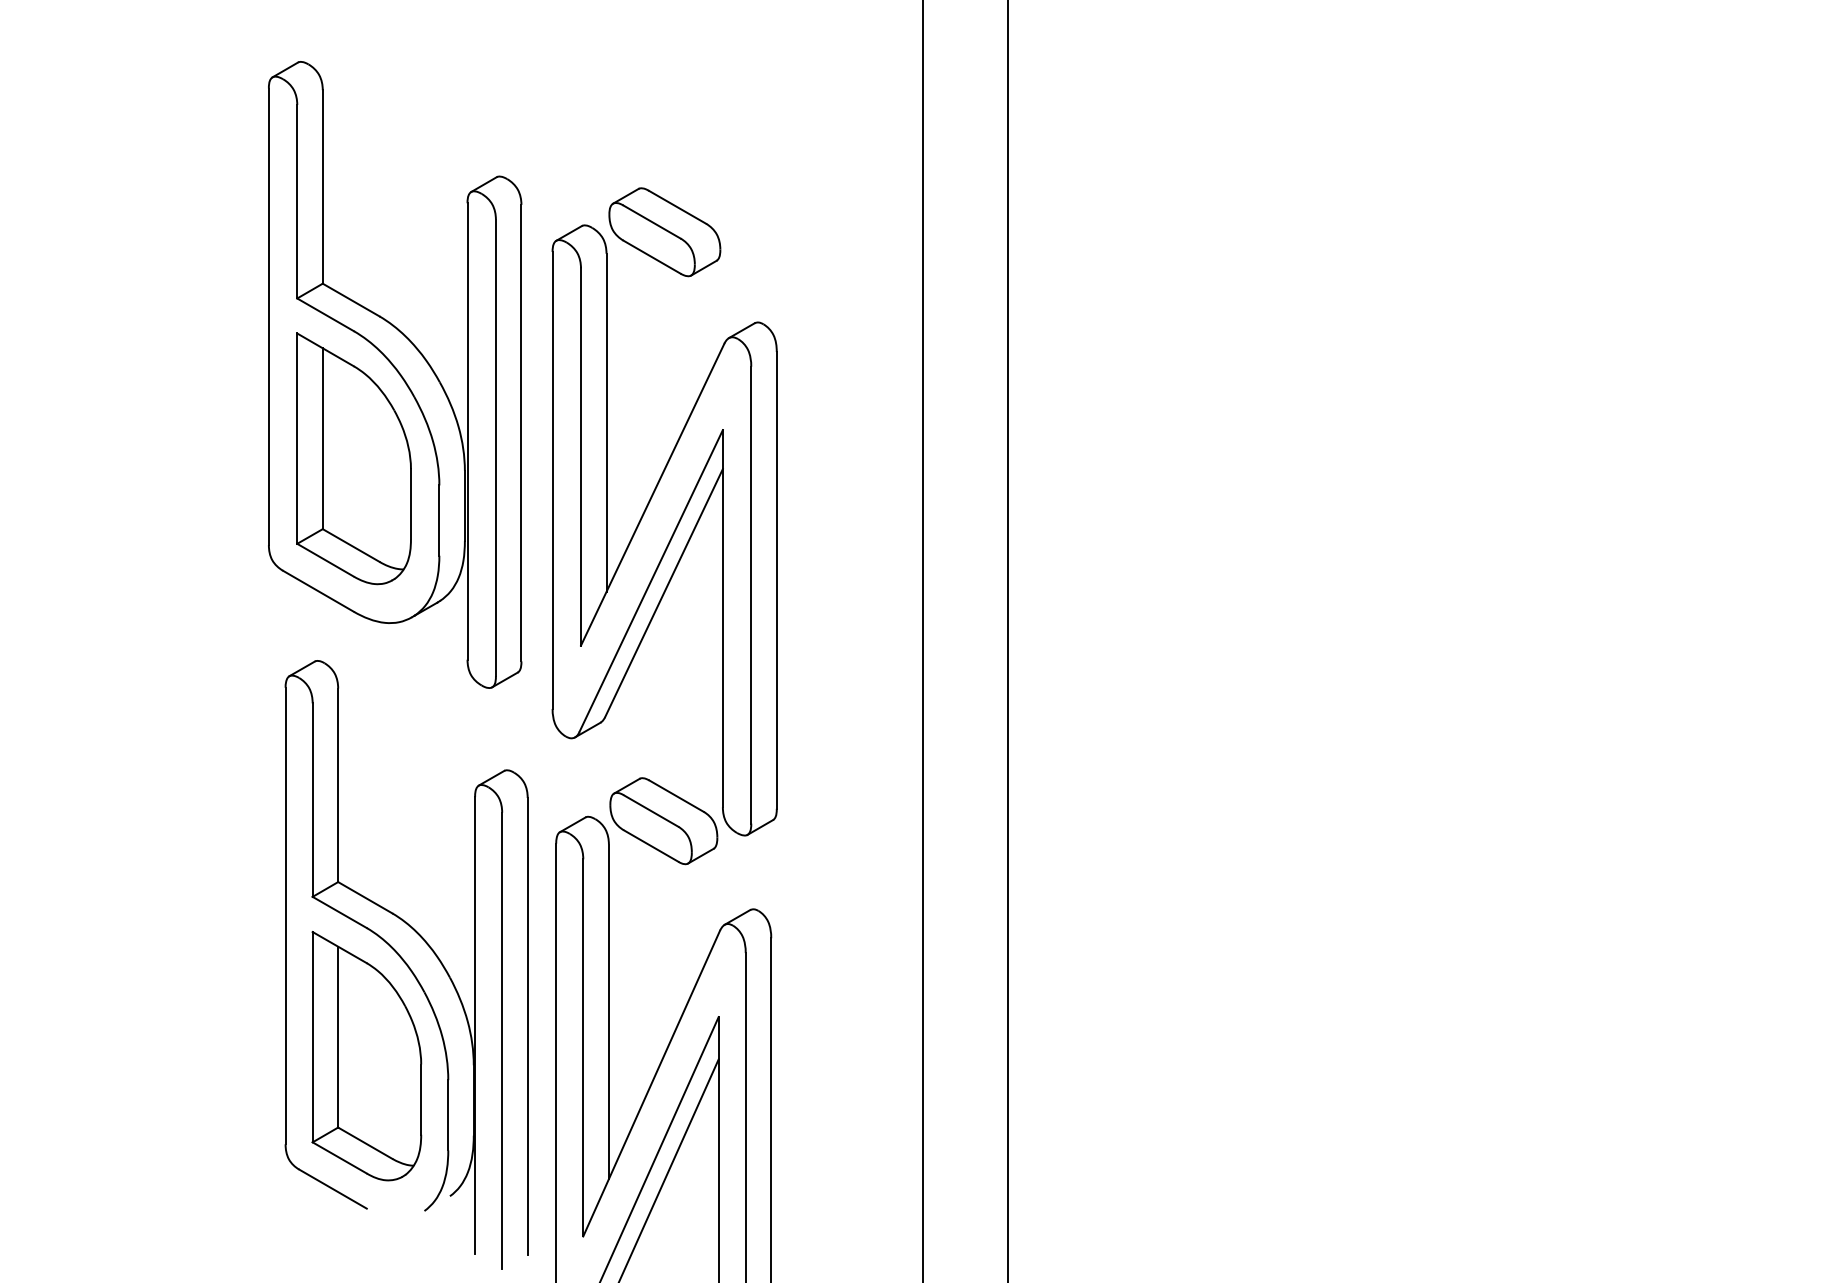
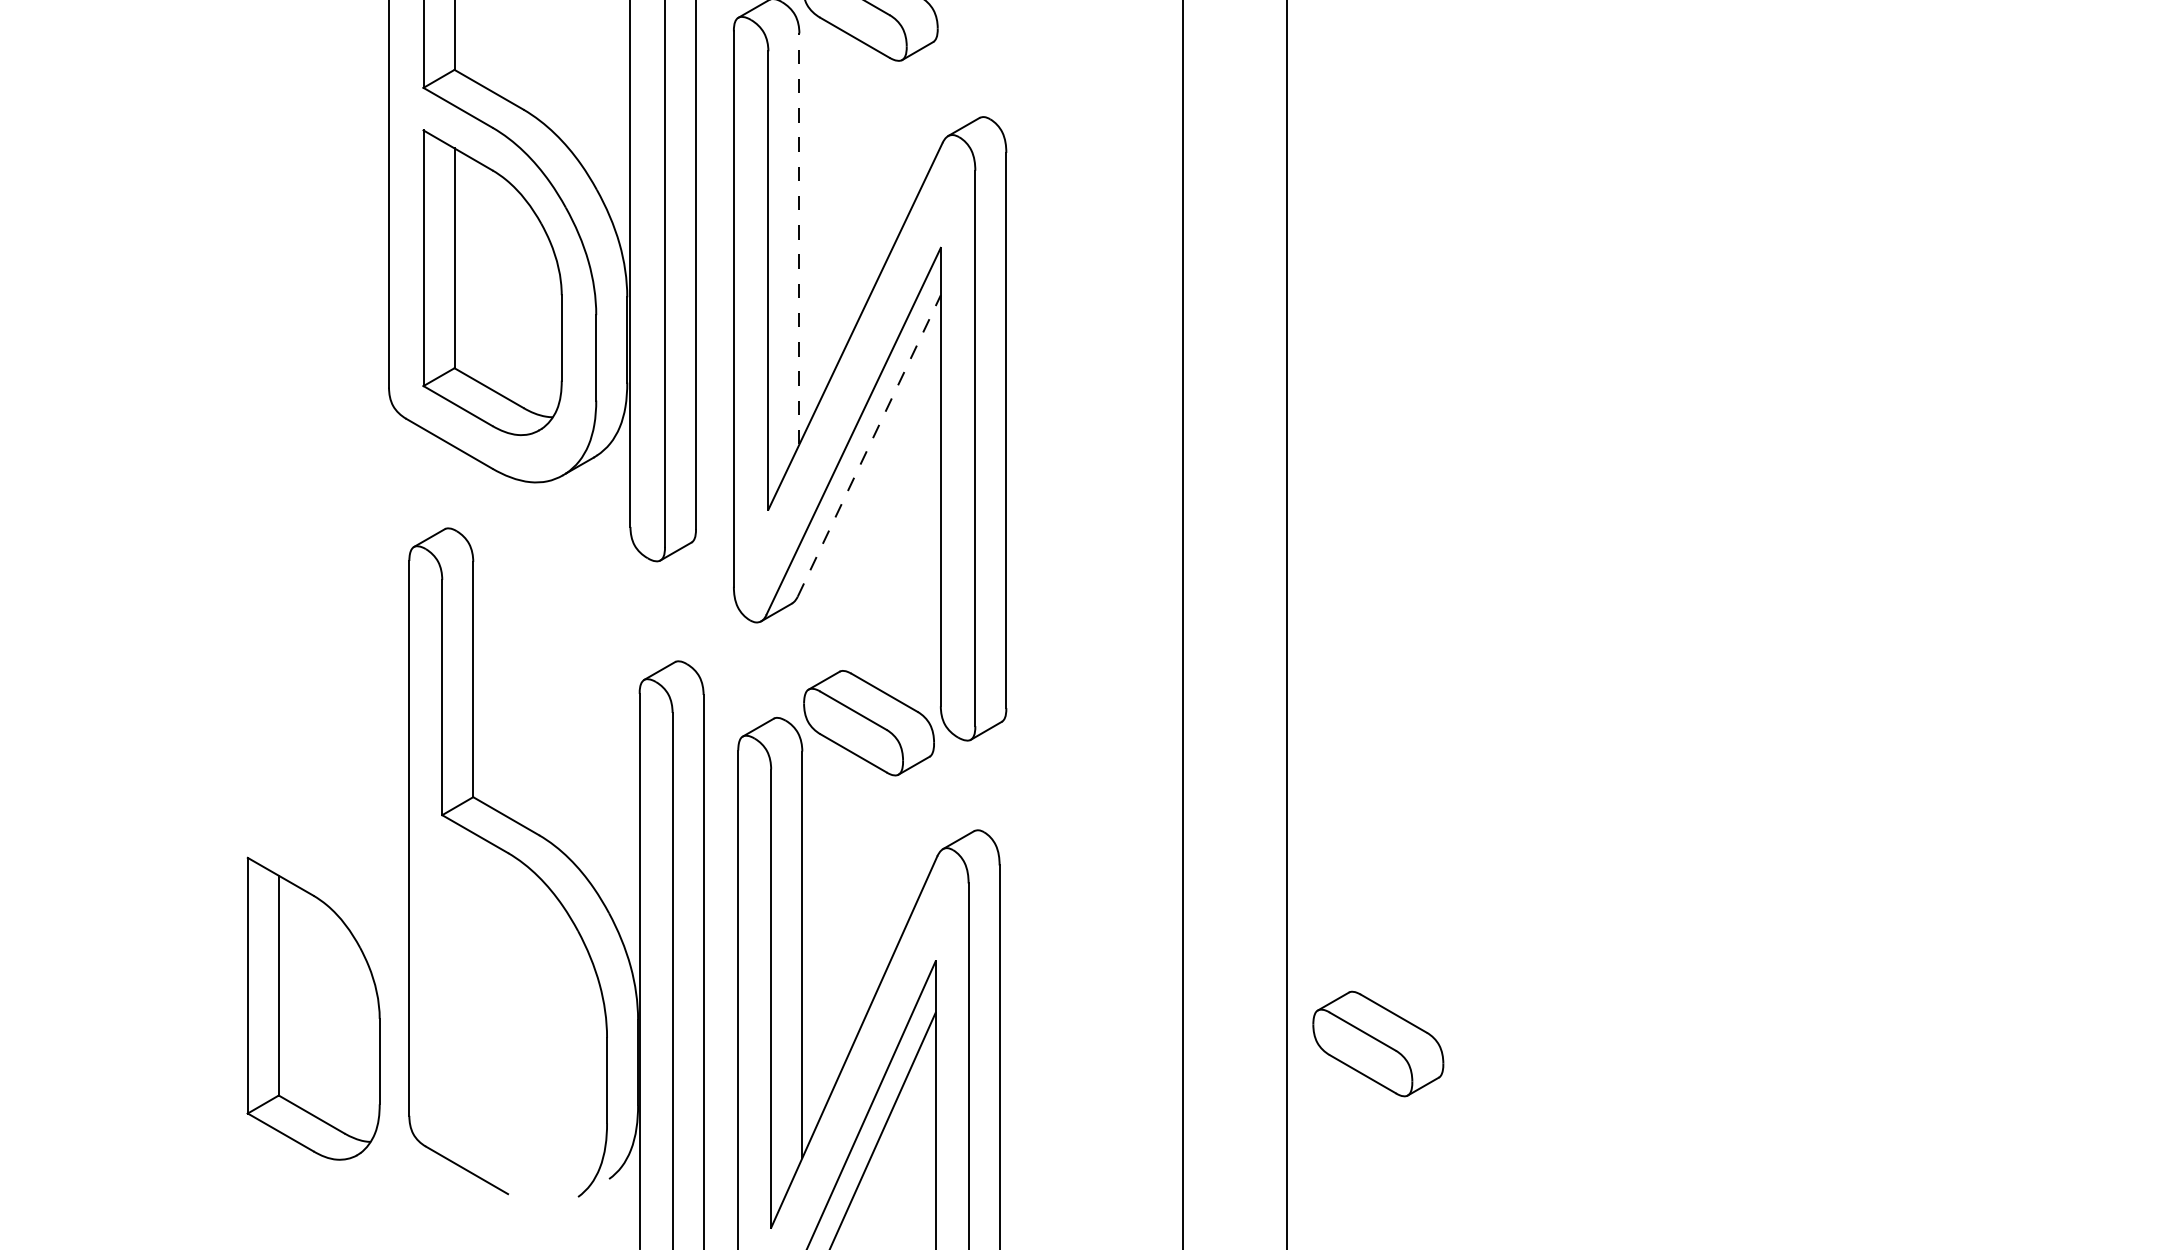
line: (606, 422) -> (799, 238), solid -> dashed
line: (664, 592) -> (869, 445), solid -> dashed
part: (366, 1056) -> (313, 1009), moved
part: (1082, 1085) -> (1377, 1044), added

